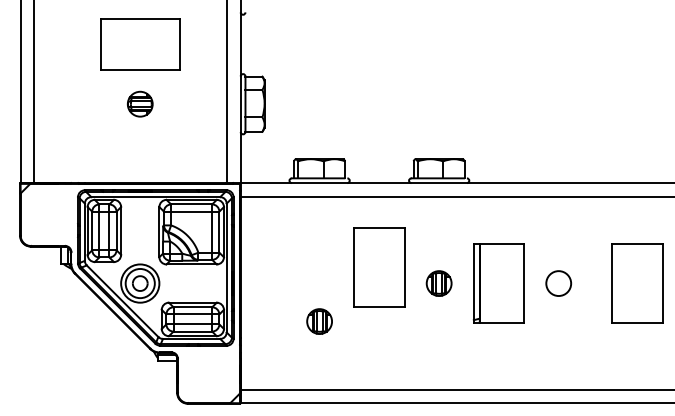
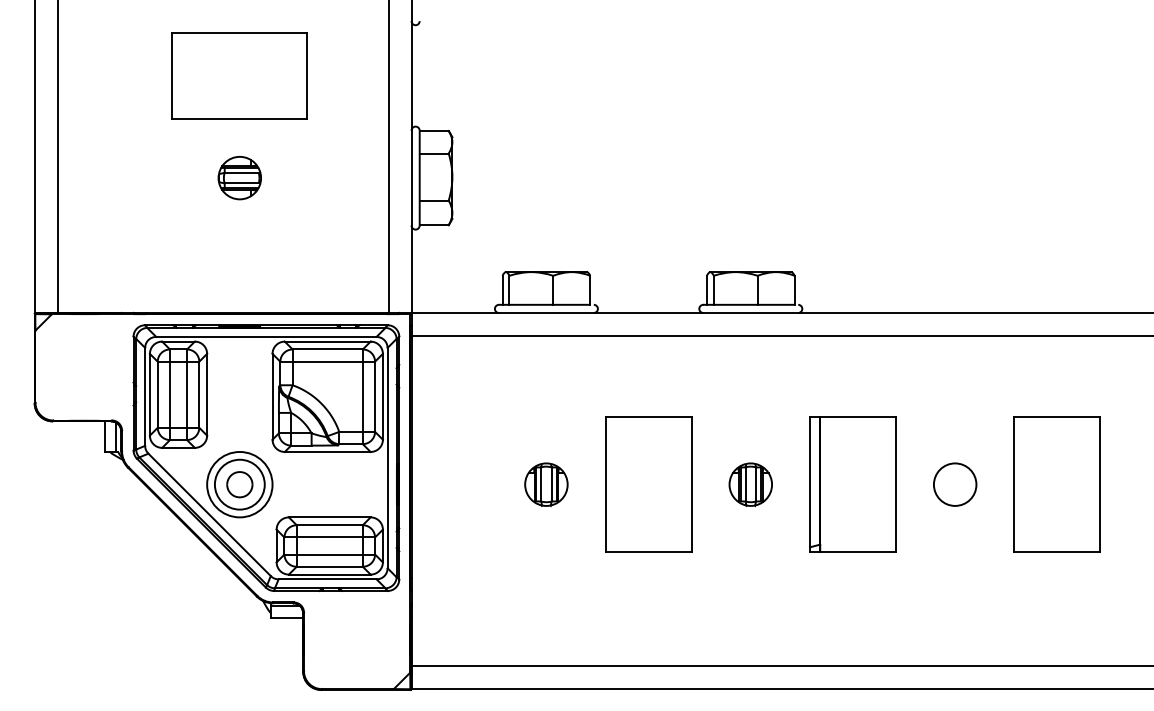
part: (379, 267) -> (648, 484), moved
part: (637, 283) -> (1057, 484), moved
part: (319, 321) -> (546, 484), moved

